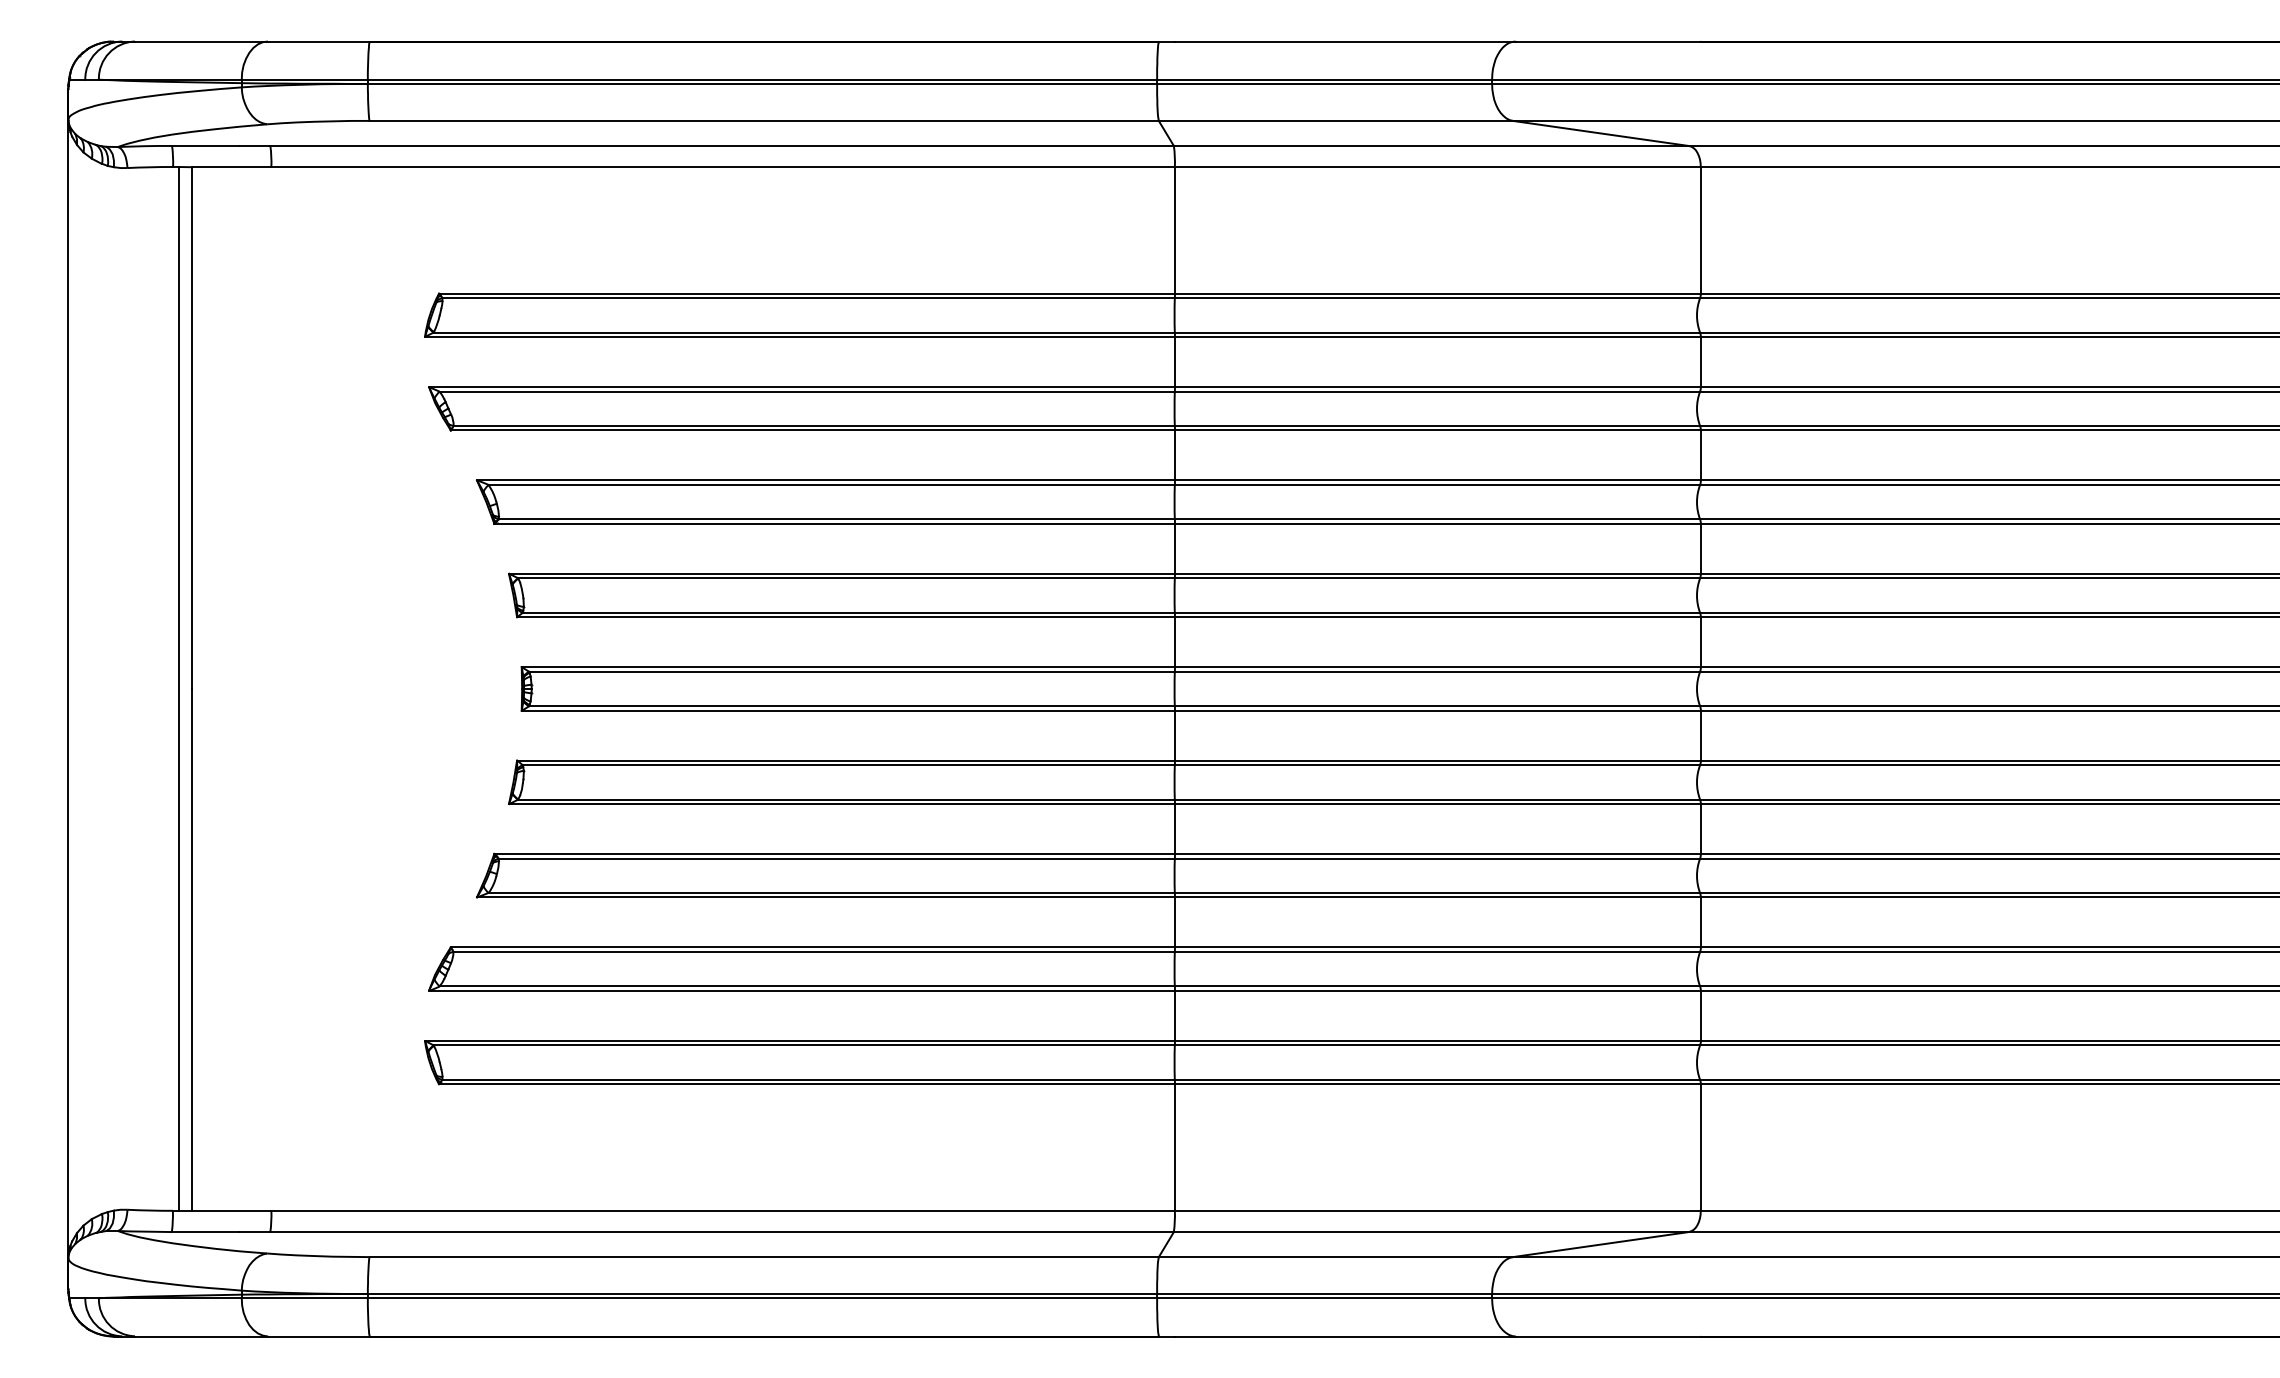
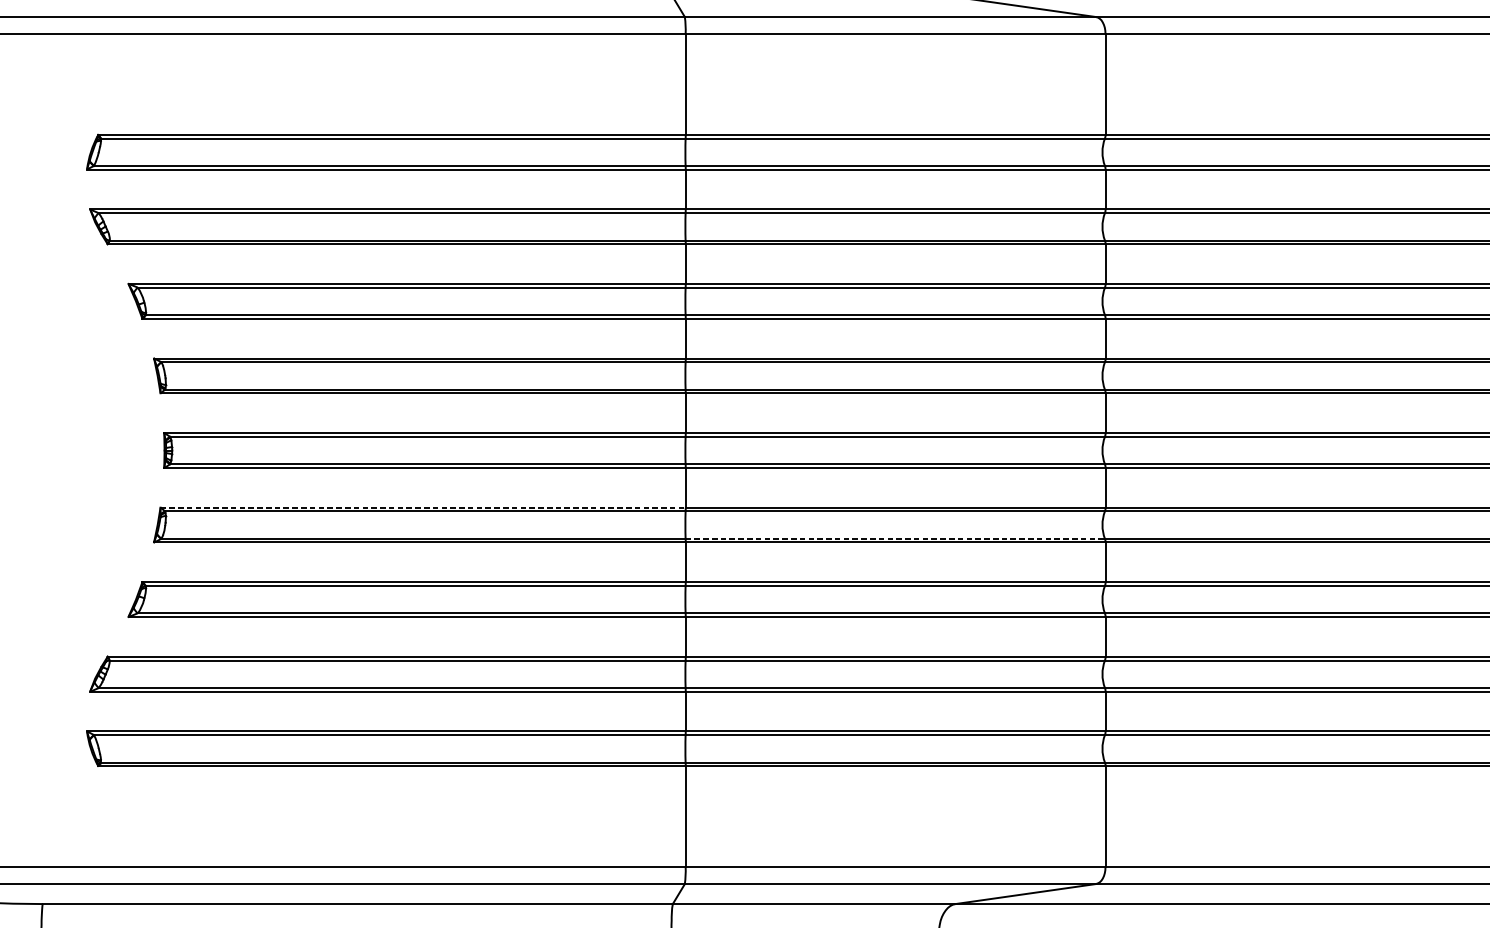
line: (845, 760) -> (422, 507), solid -> dashed
line: (1437, 799) -> (895, 538), solid -> dashed

